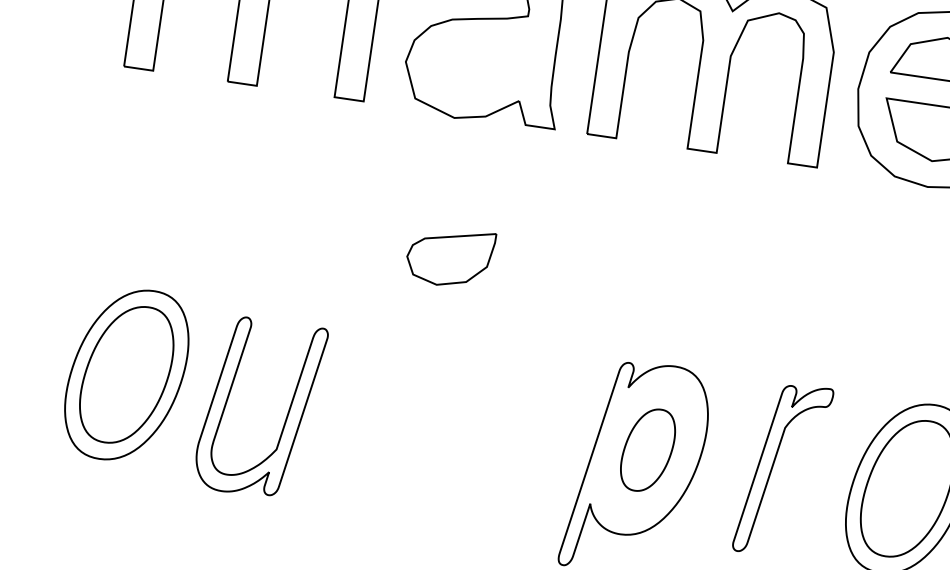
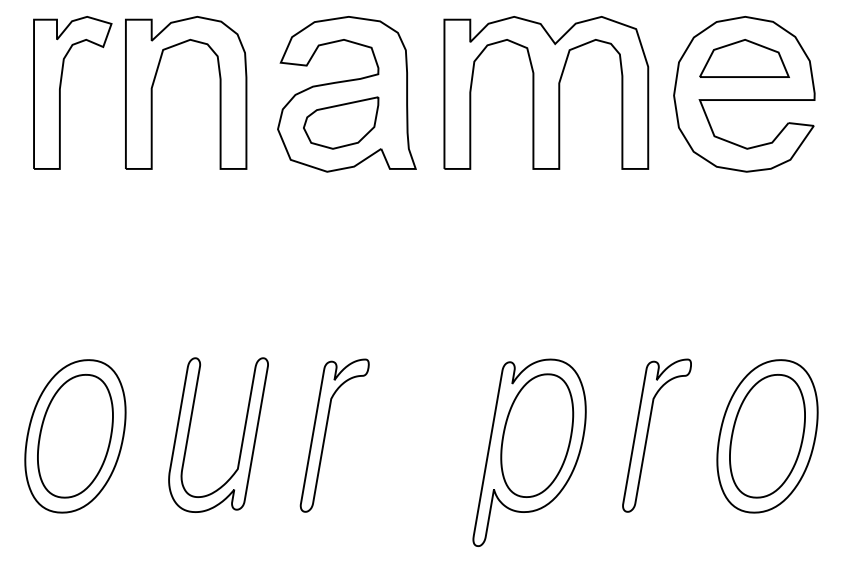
part: (450, 256) -> (341, 122), moved
part: (410, 413) -> (326, 433), added
part: (285, 417) -> (241, 440), moved
part: (648, 450) -> (537, 435), size x1.67

